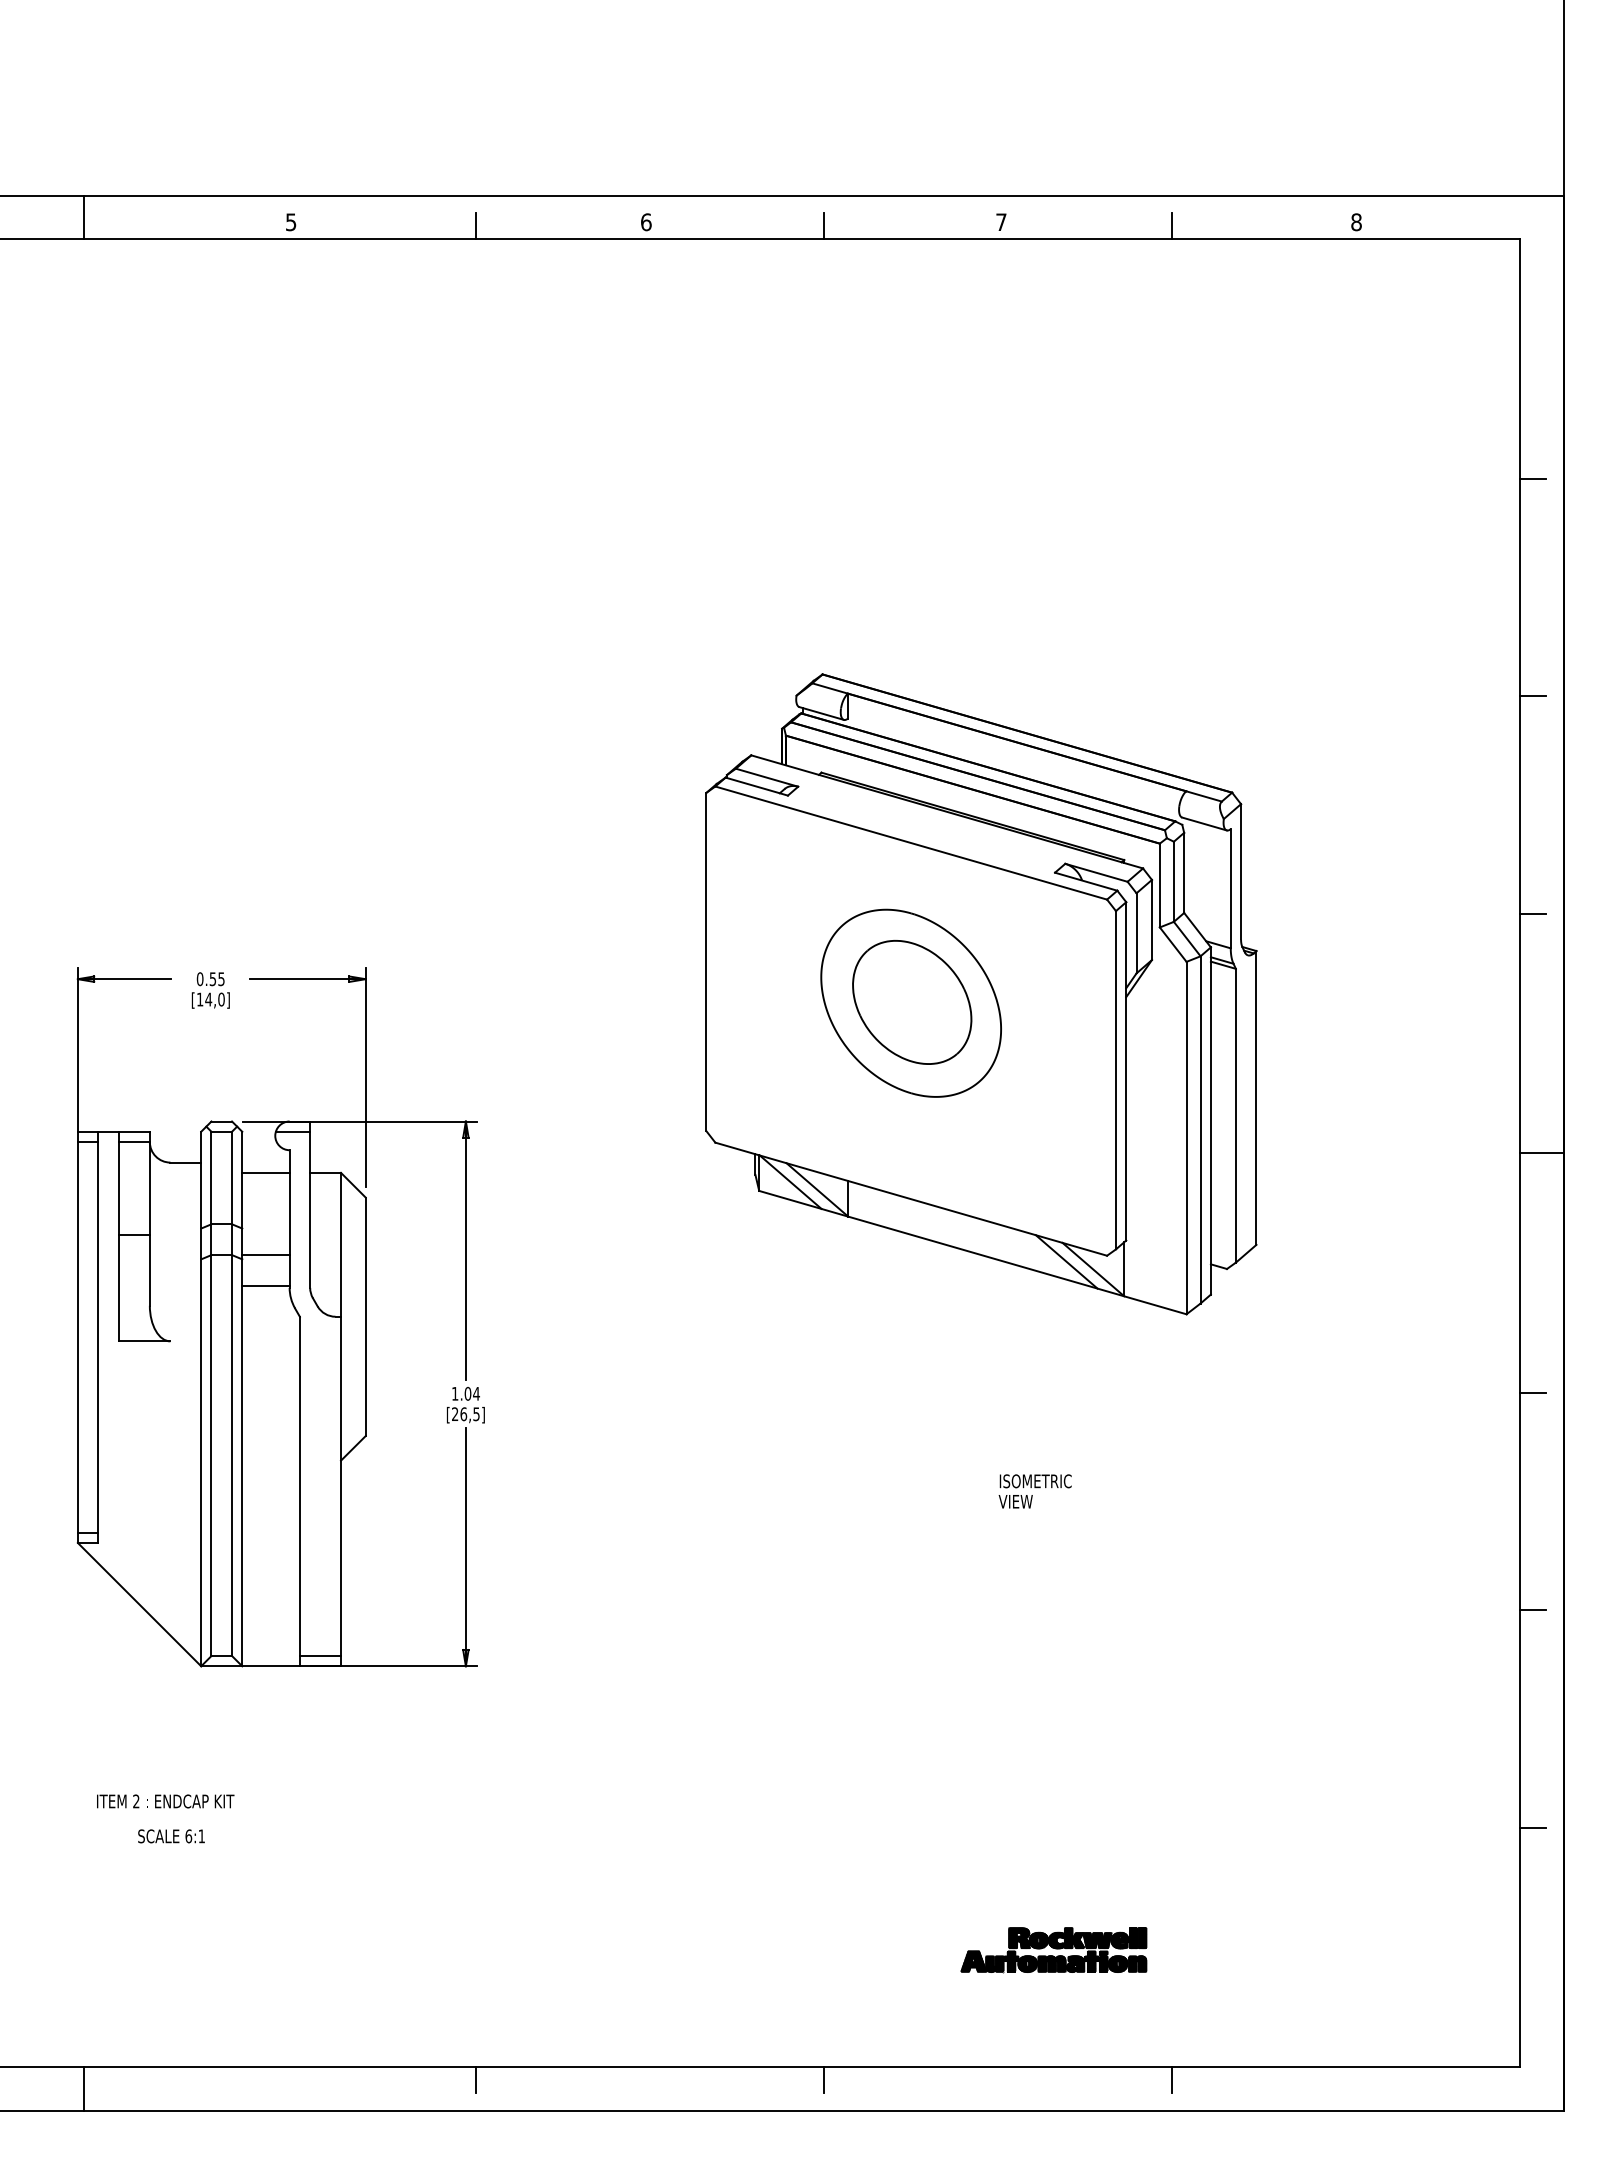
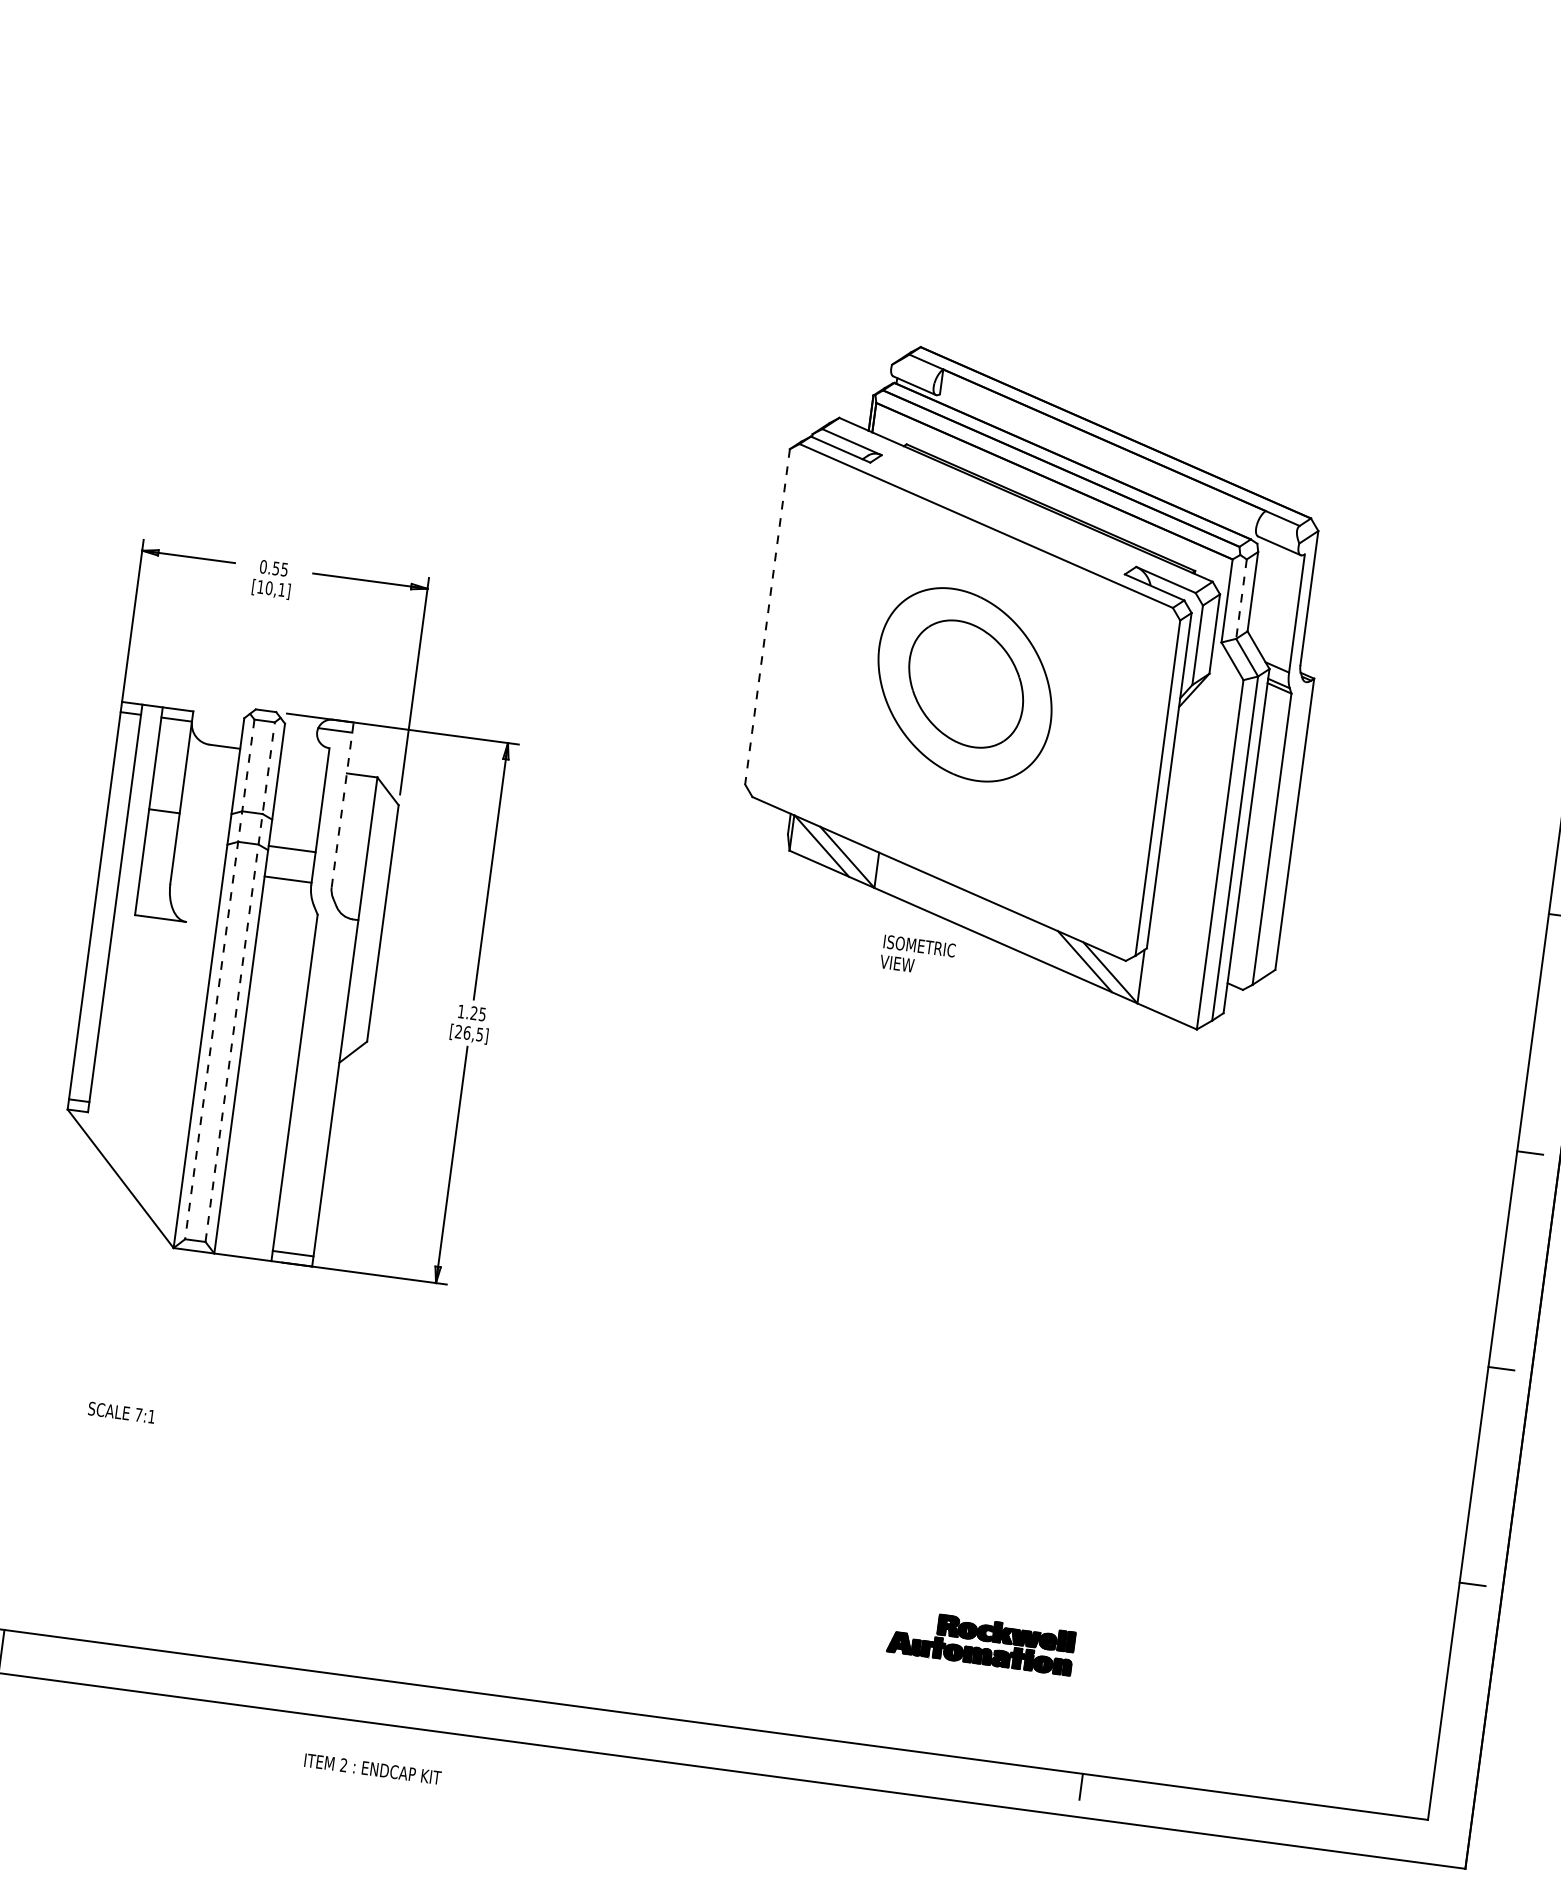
line: (1173, 882) -> (1241, 599), solid -> dashed
line: (706, 962) -> (767, 617), solid -> dashed
text: (214, 999) -> (274, 588), [14,0] -> [10,1]
line: (265, 1172) -> (302, 767), removed
line: (310, 1204) -> (343, 804), solid -> dashed
line: (232, 1393) -> (240, 981), solid -> dashed
text: (472, 1393) -> (478, 1013), 1.04 -> 1.25
line: (211, 1394) -> (219, 980), solid -> dashed
text: (1034, 1491) -> (917, 956), moved
text: (165, 1801) -> (372, 1769), moved
text: (188, 1836) -> (138, 1415), 6:1 -> 7:1
line: (475, 2080) -> (390, 1694), removed
line: (823, 2080) -> (735, 1740), removed

